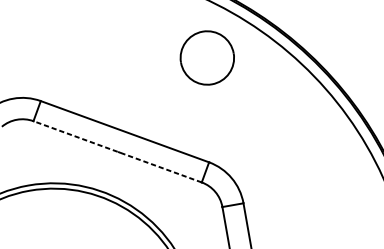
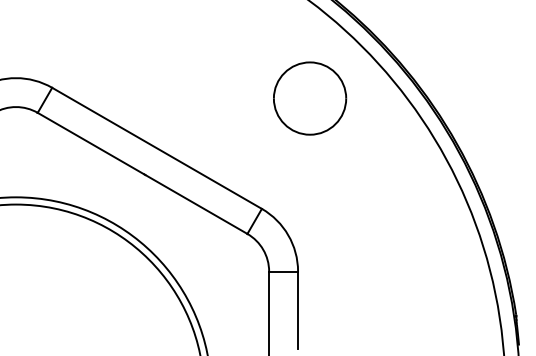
part: (207, 57) -> (310, 98), moved
line: (117, 151) -> (142, 173), dashed -> solid

